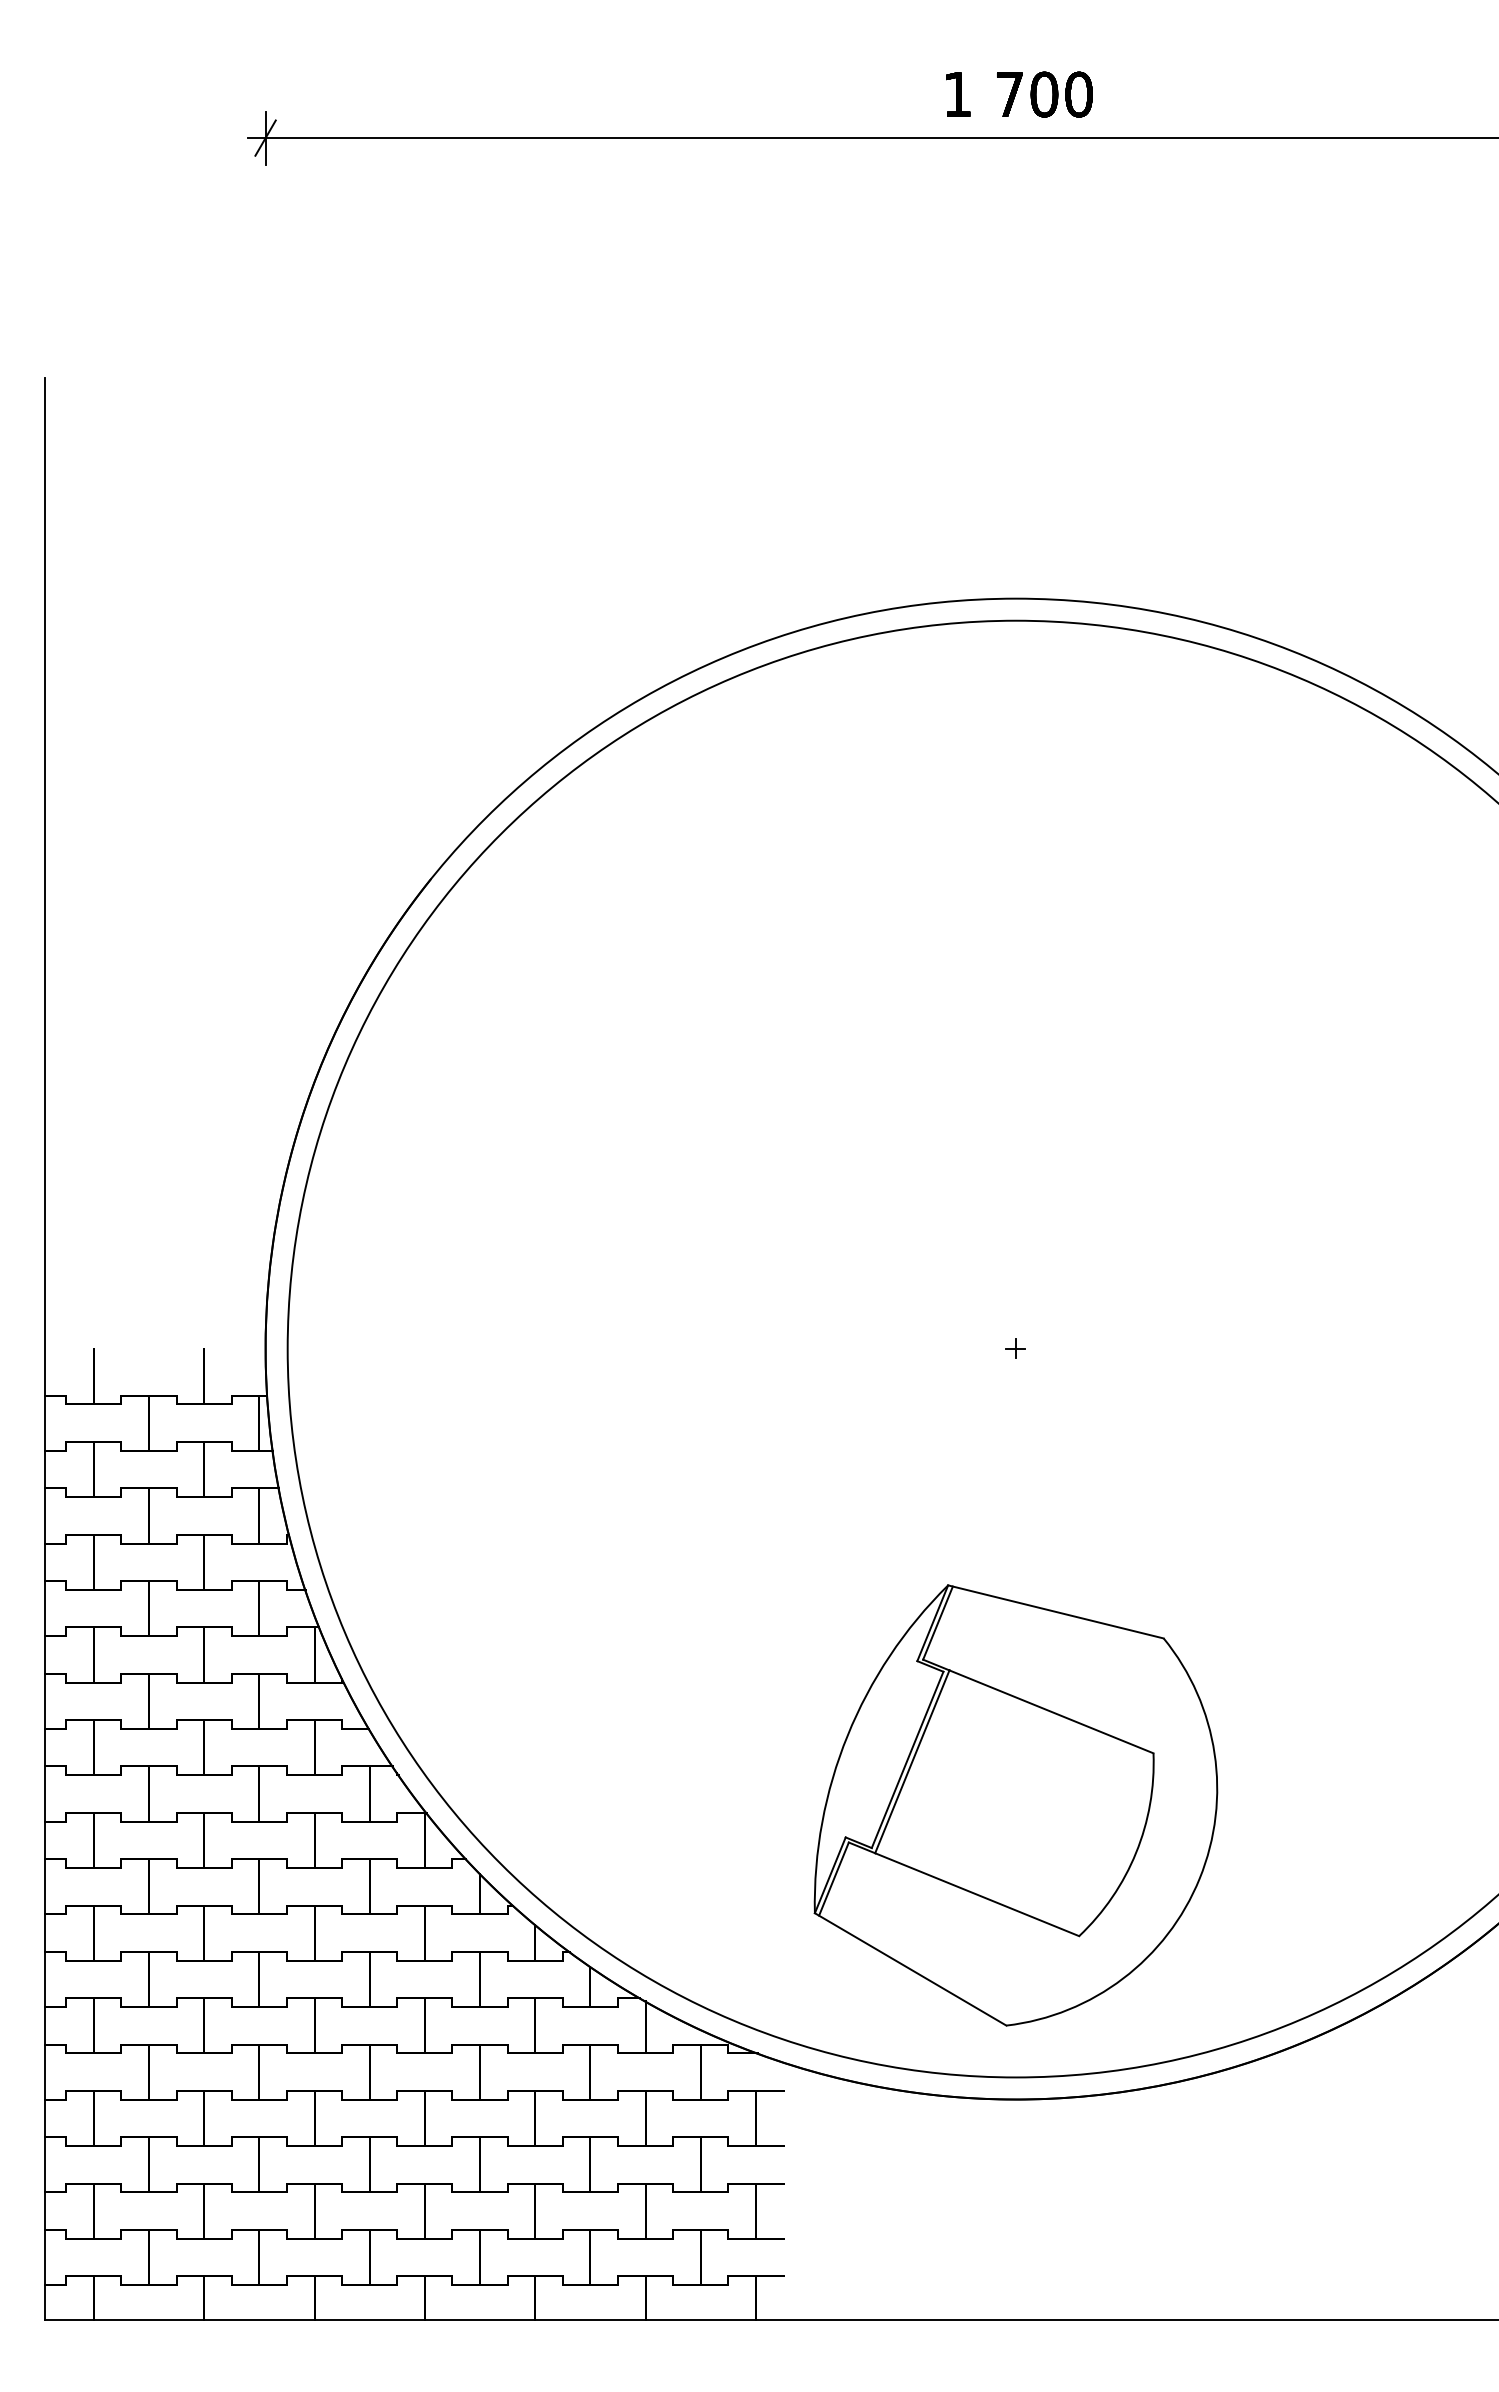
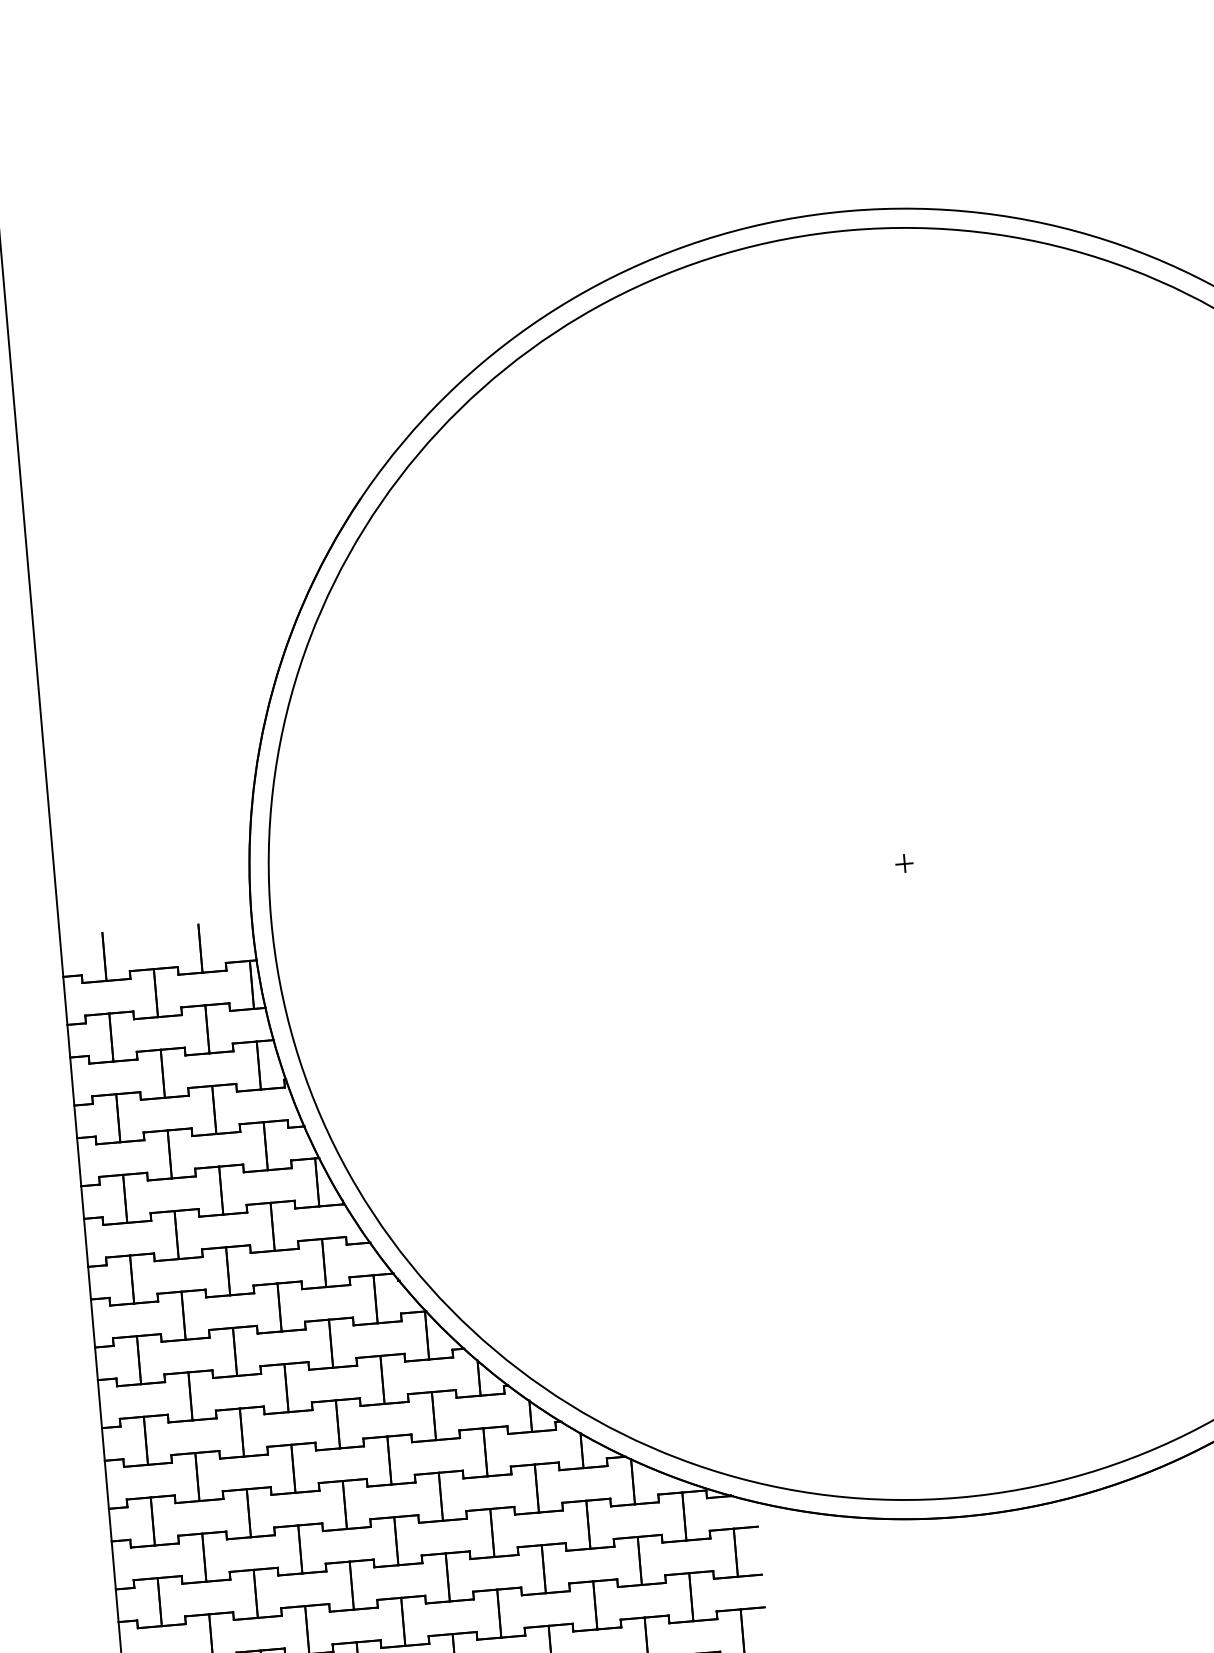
part: (1015, 1805) -> (938, 1261), removed

